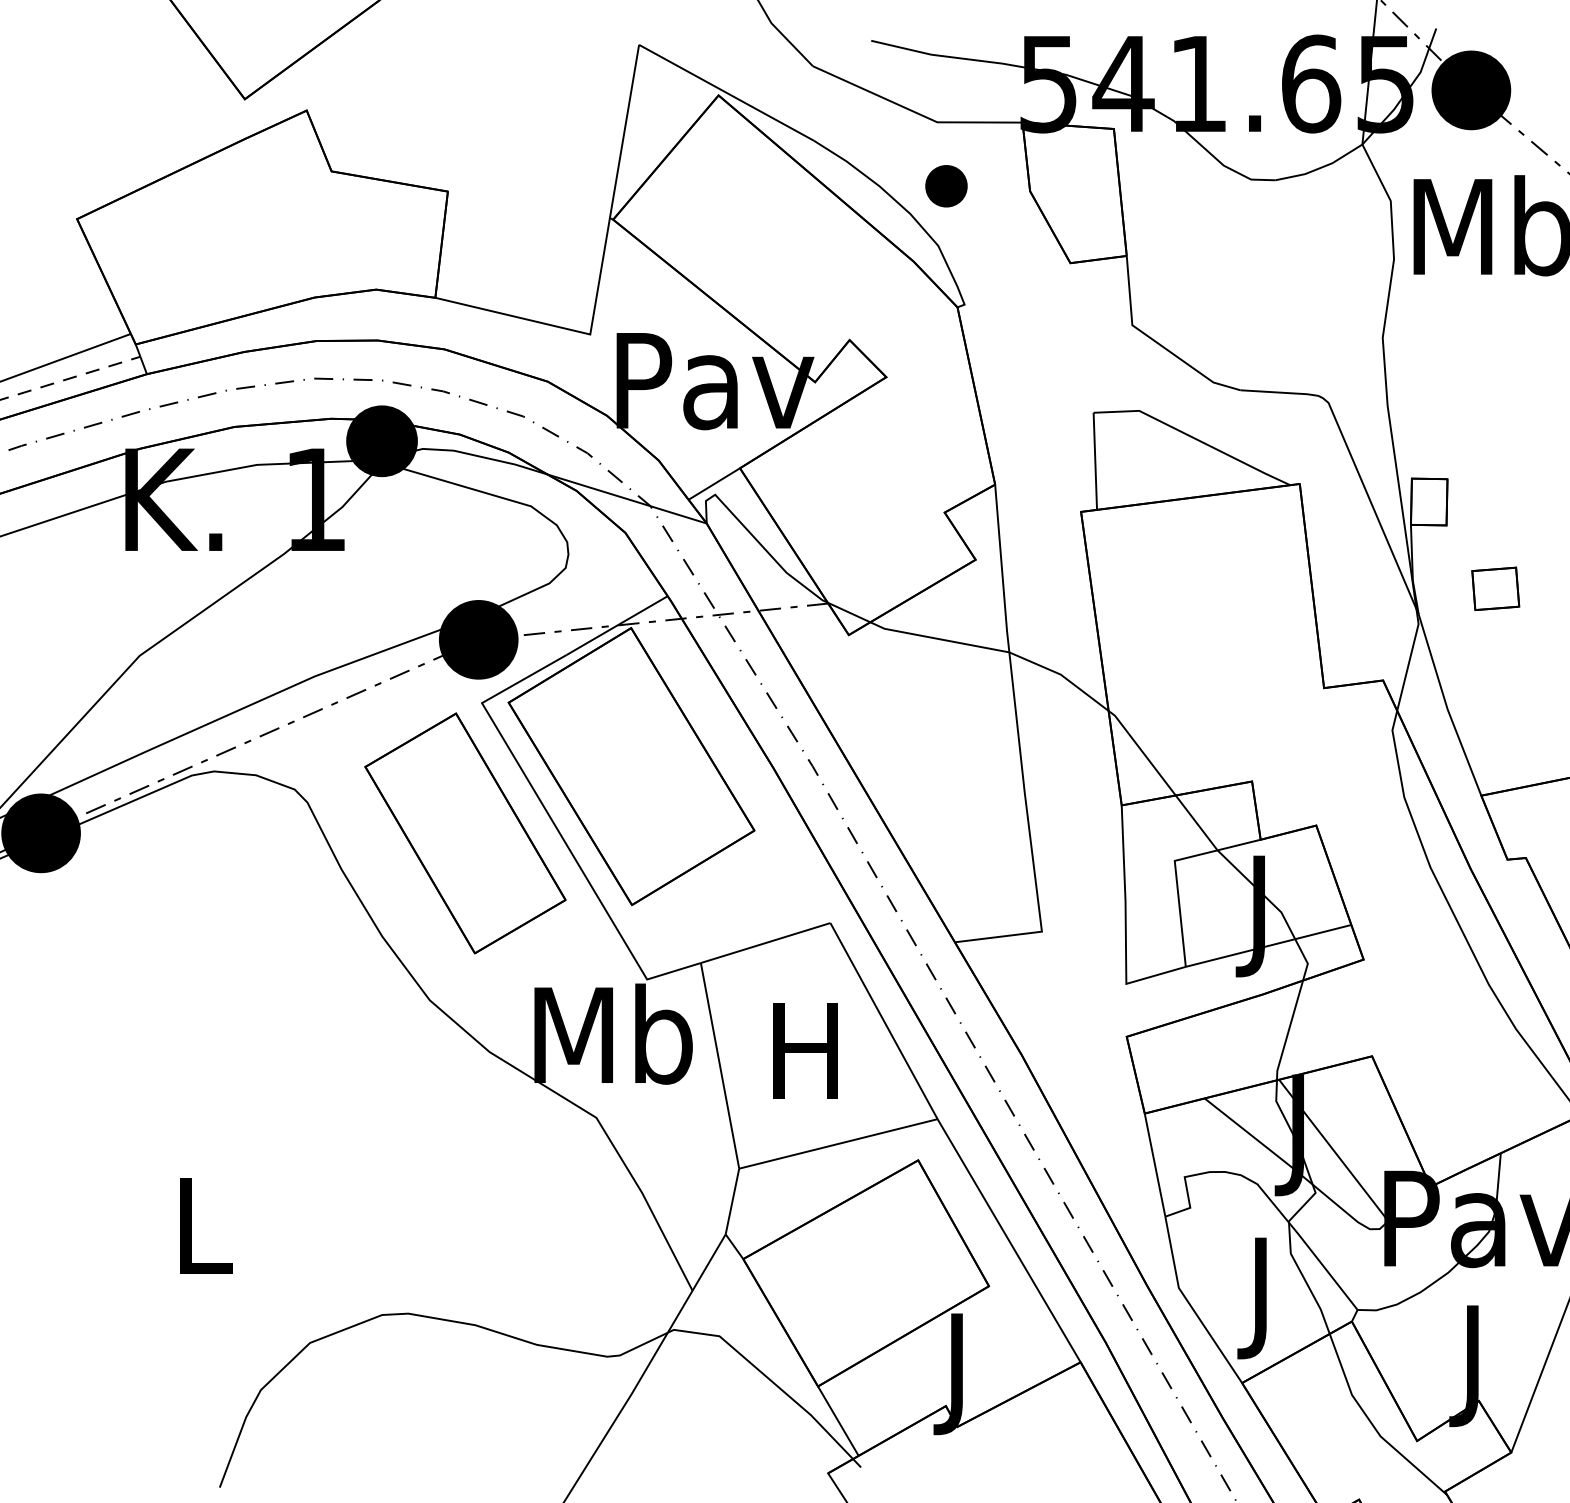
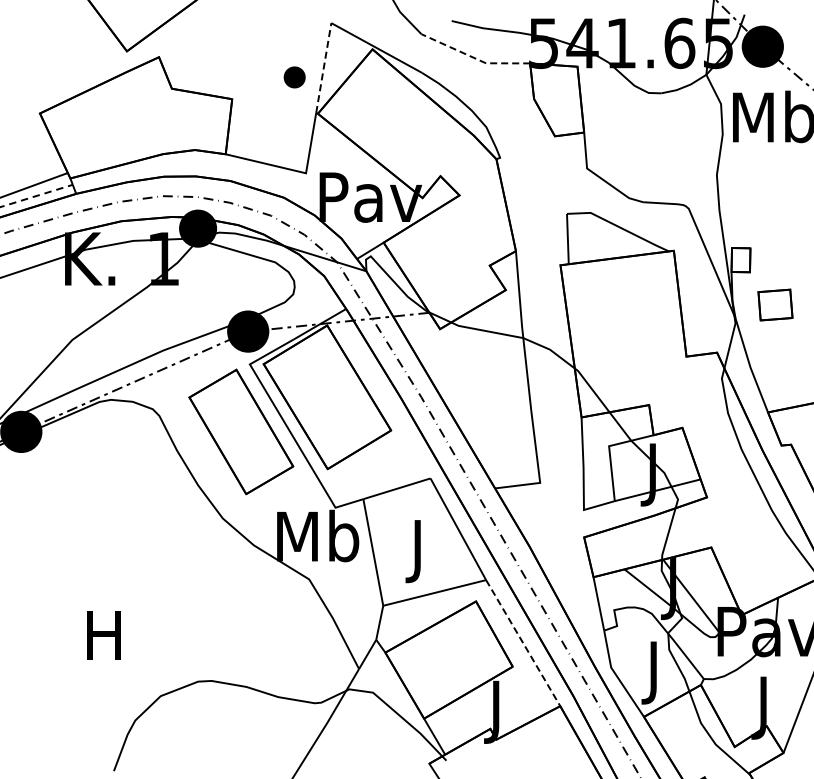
line: (915, 111) -> (474, 57), solid -> dashed
line: (623, 132) -> (323, 68), solid -> dashed
part: (946, 186) -> (294, 77), moved
part: (1495, 589) -> (775, 305), size x1.4
text: (805, 1063) -> (417, 551), H -> J
text: (199, 1225) -> (103, 635), L -> H
line: (1009, 1241) -> (523, 643), solid -> dashed

